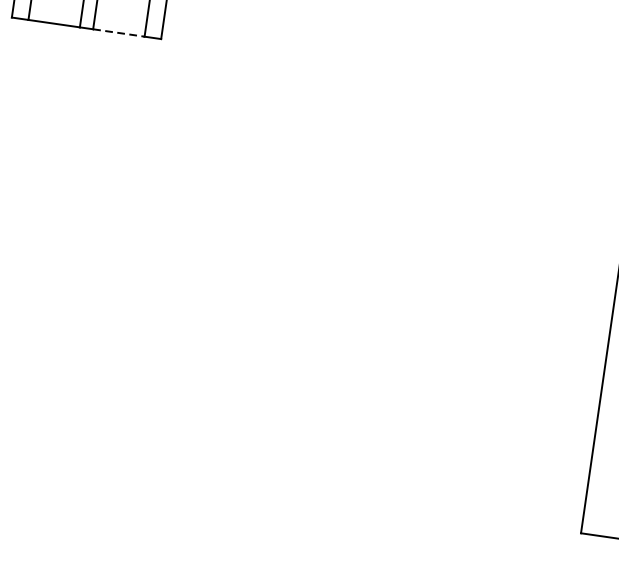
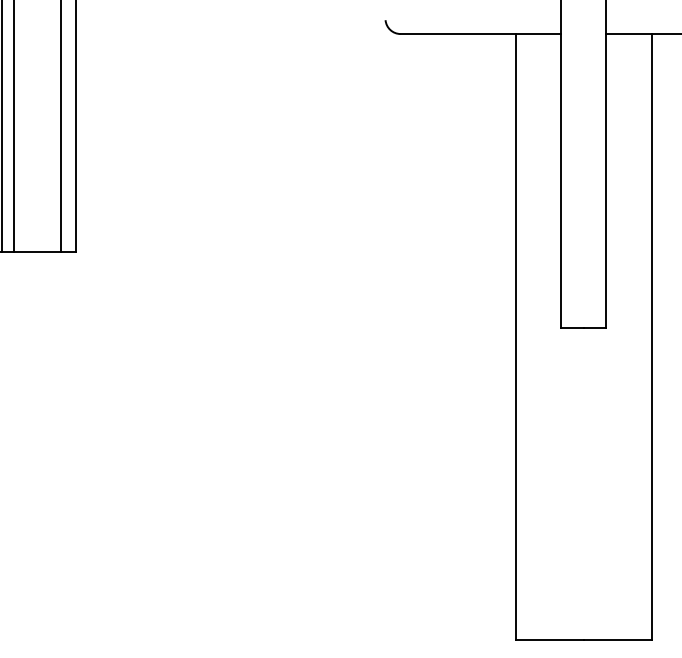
line: (119, 32) -> (38, 251), dashed -> solid

